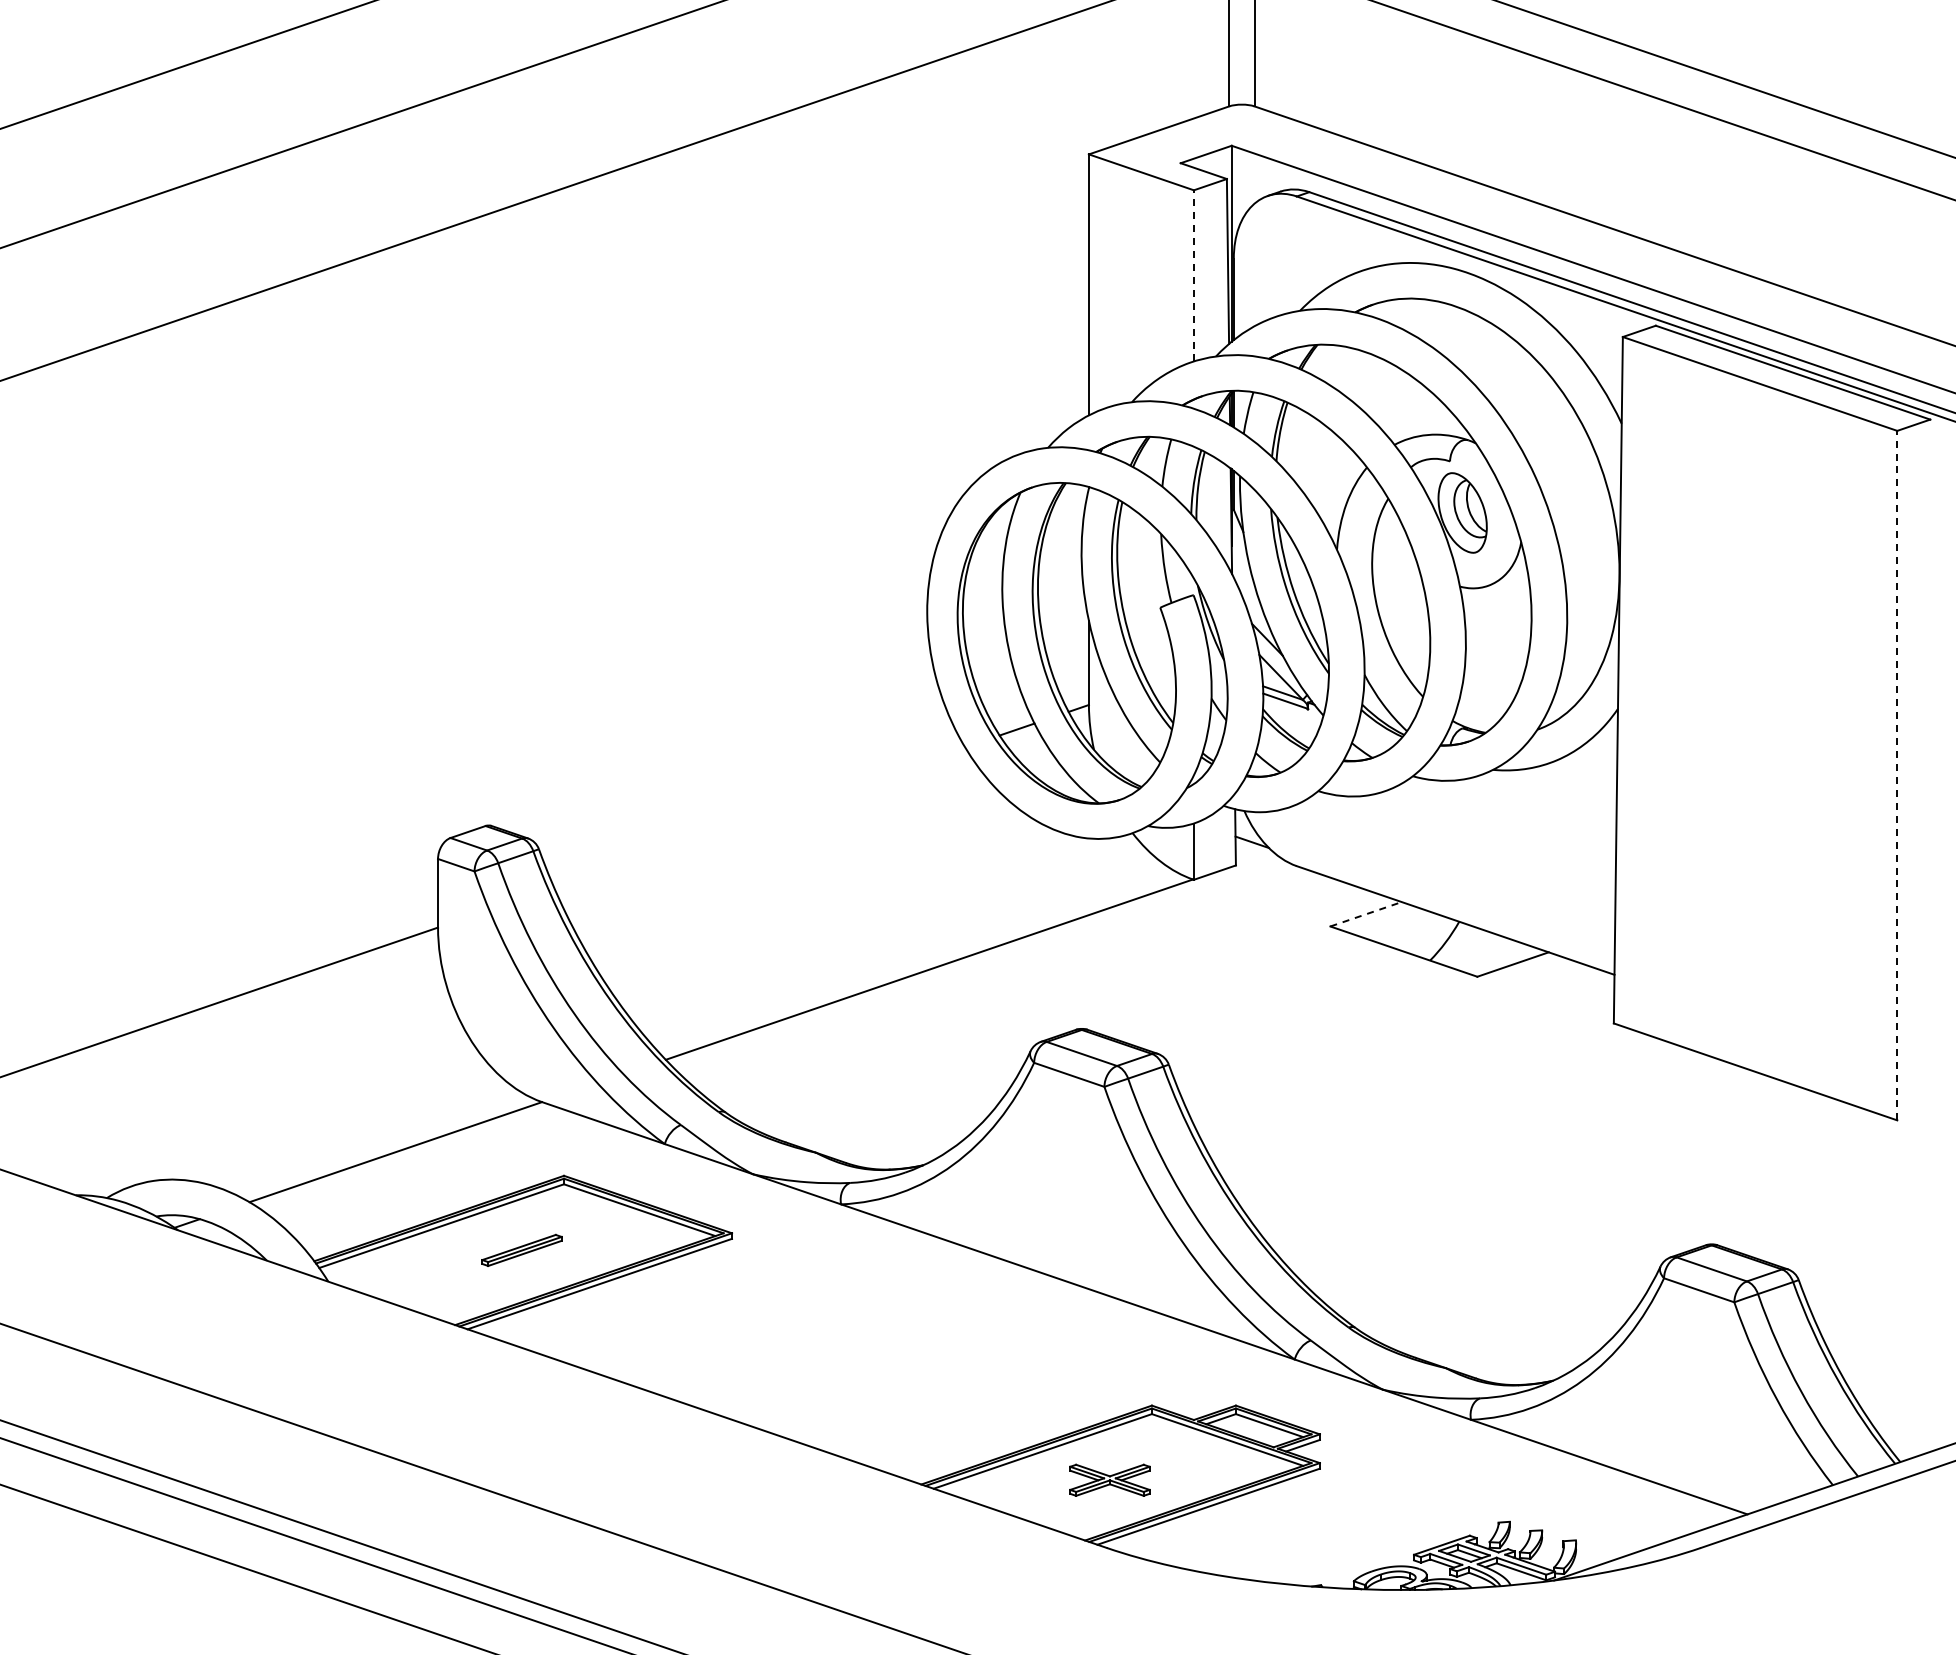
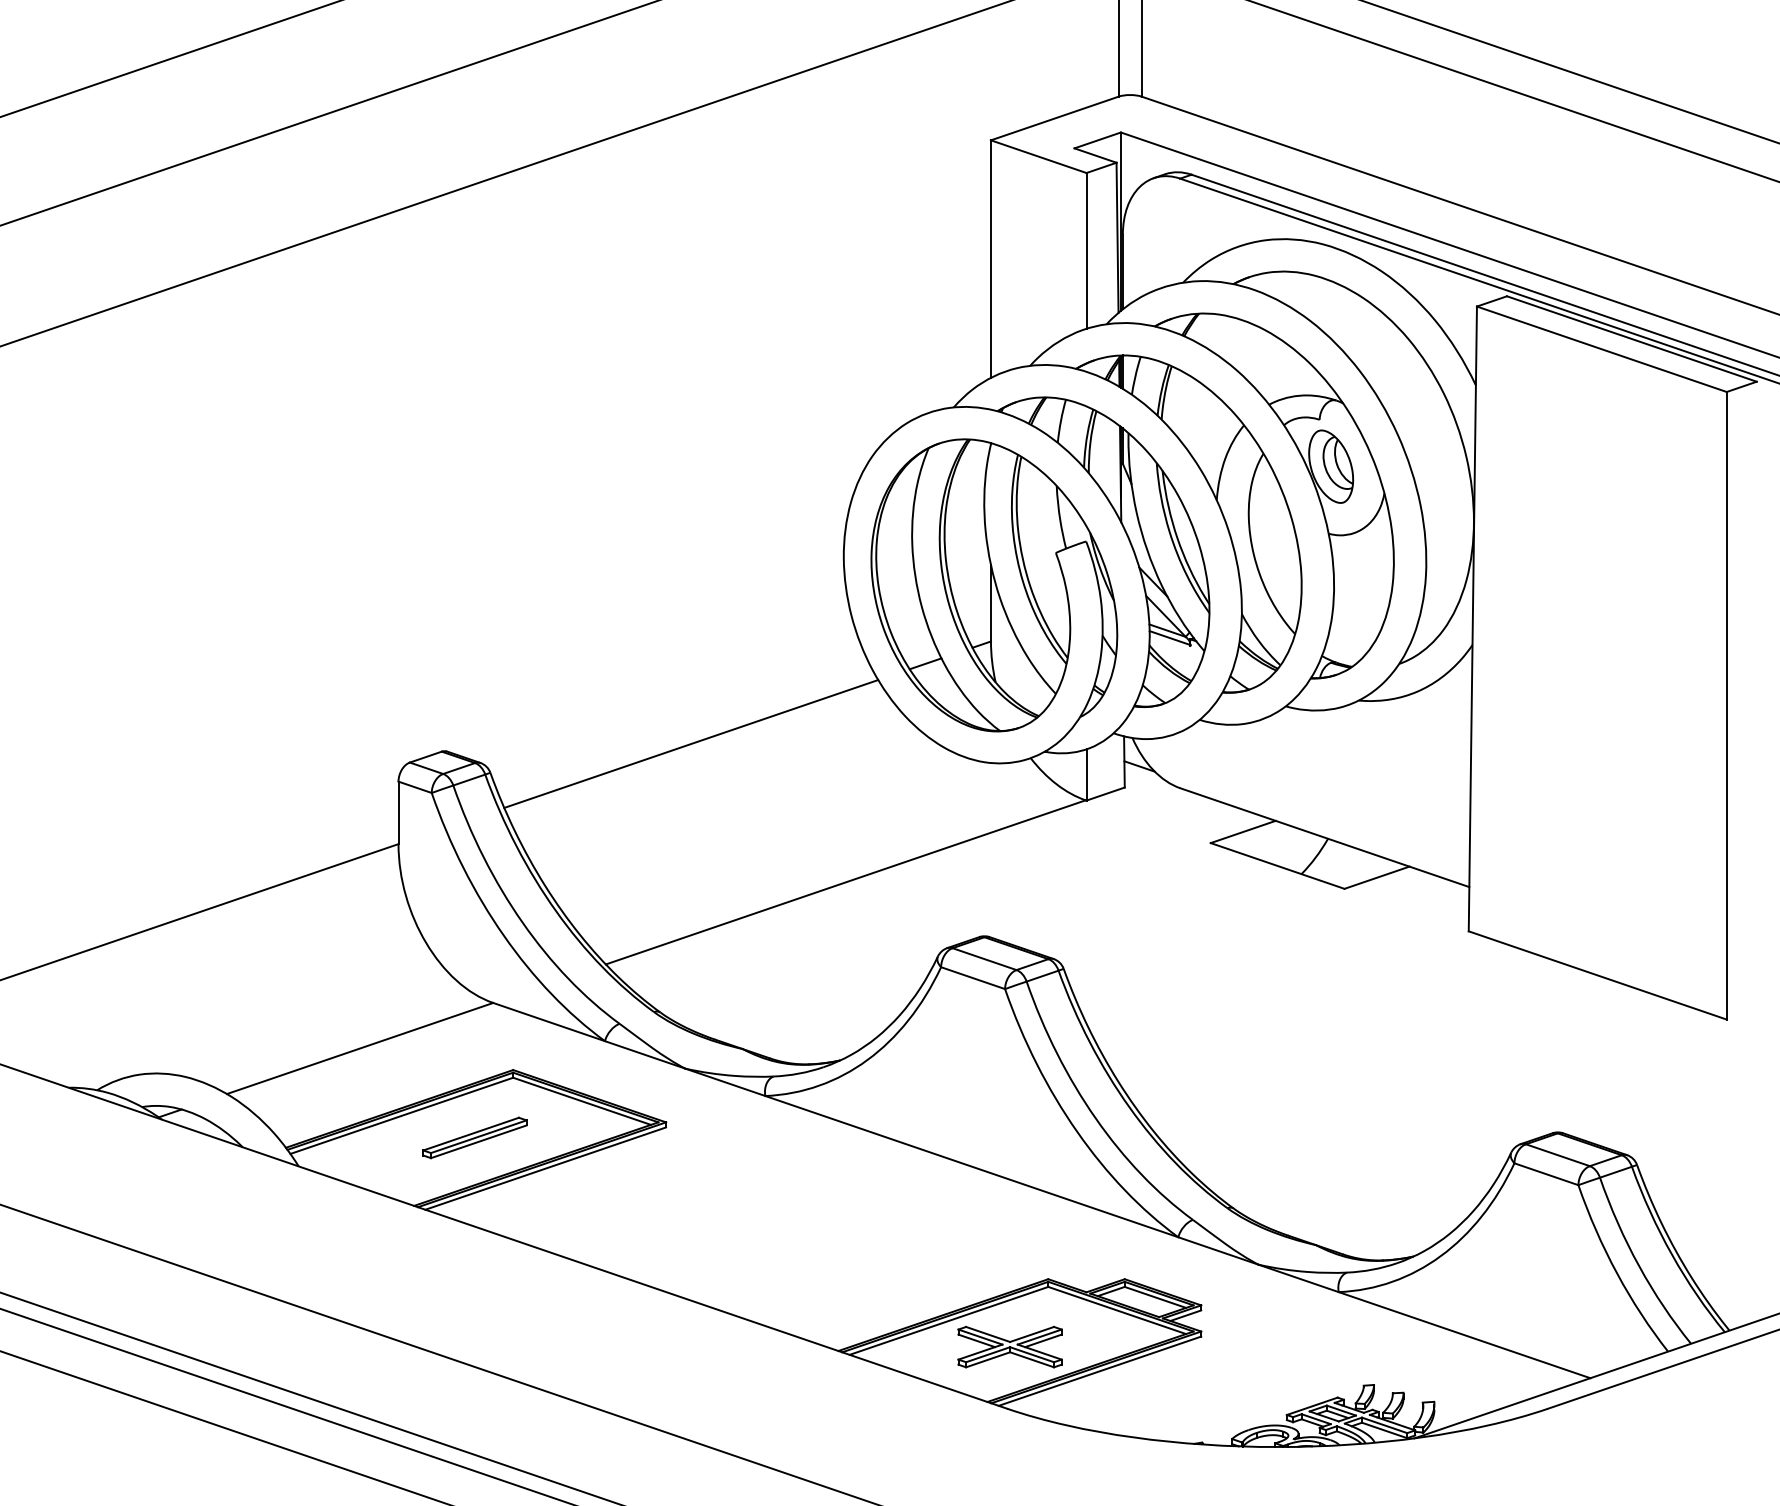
line: (1193, 275) -> (1086, 250), dashed -> solid
line: (1897, 775) -> (1726, 705), dashed -> solid
line: (759, 817) -> (691, 743), added
line: (1366, 914) -> (1243, 832), dashed -> solid
part: (521, 1250) -> (474, 1138), size x1.43
part: (1109, 1480) -> (1009, 1347), size x1.43

